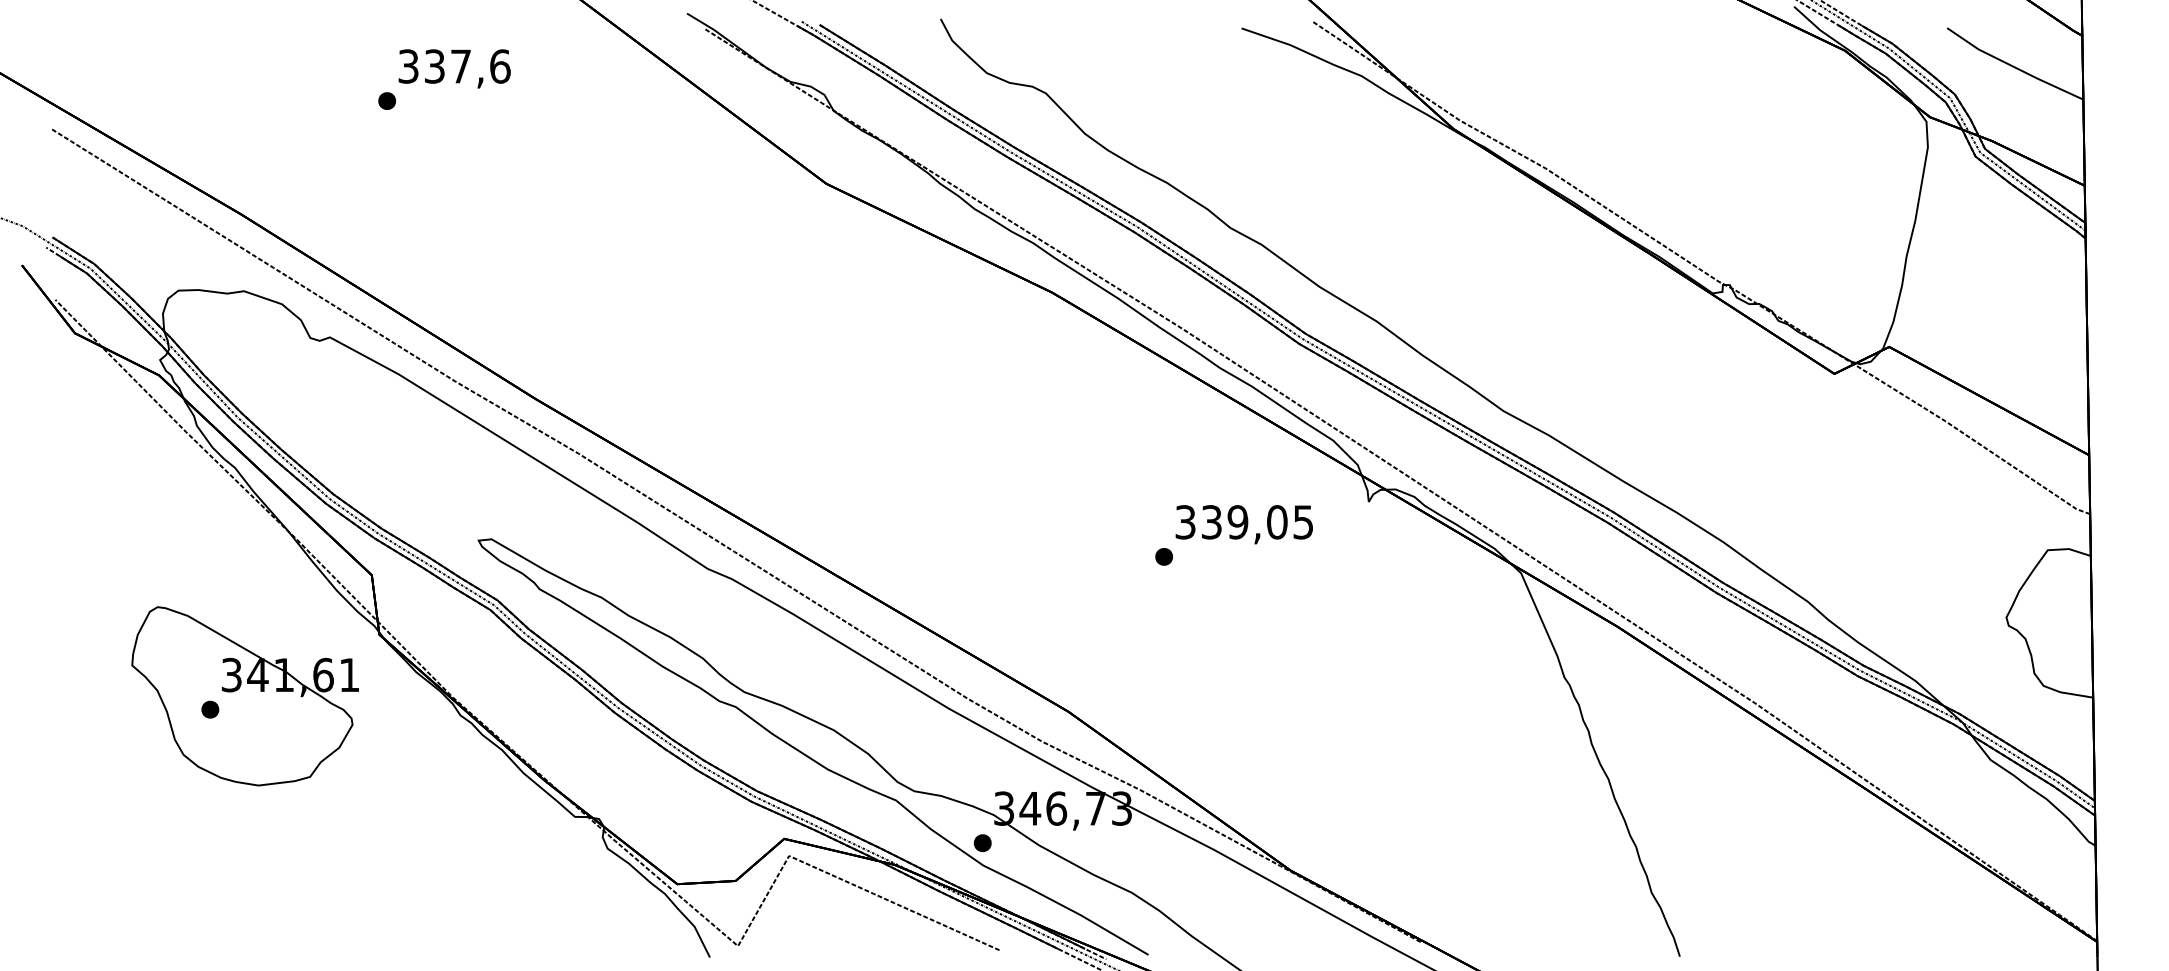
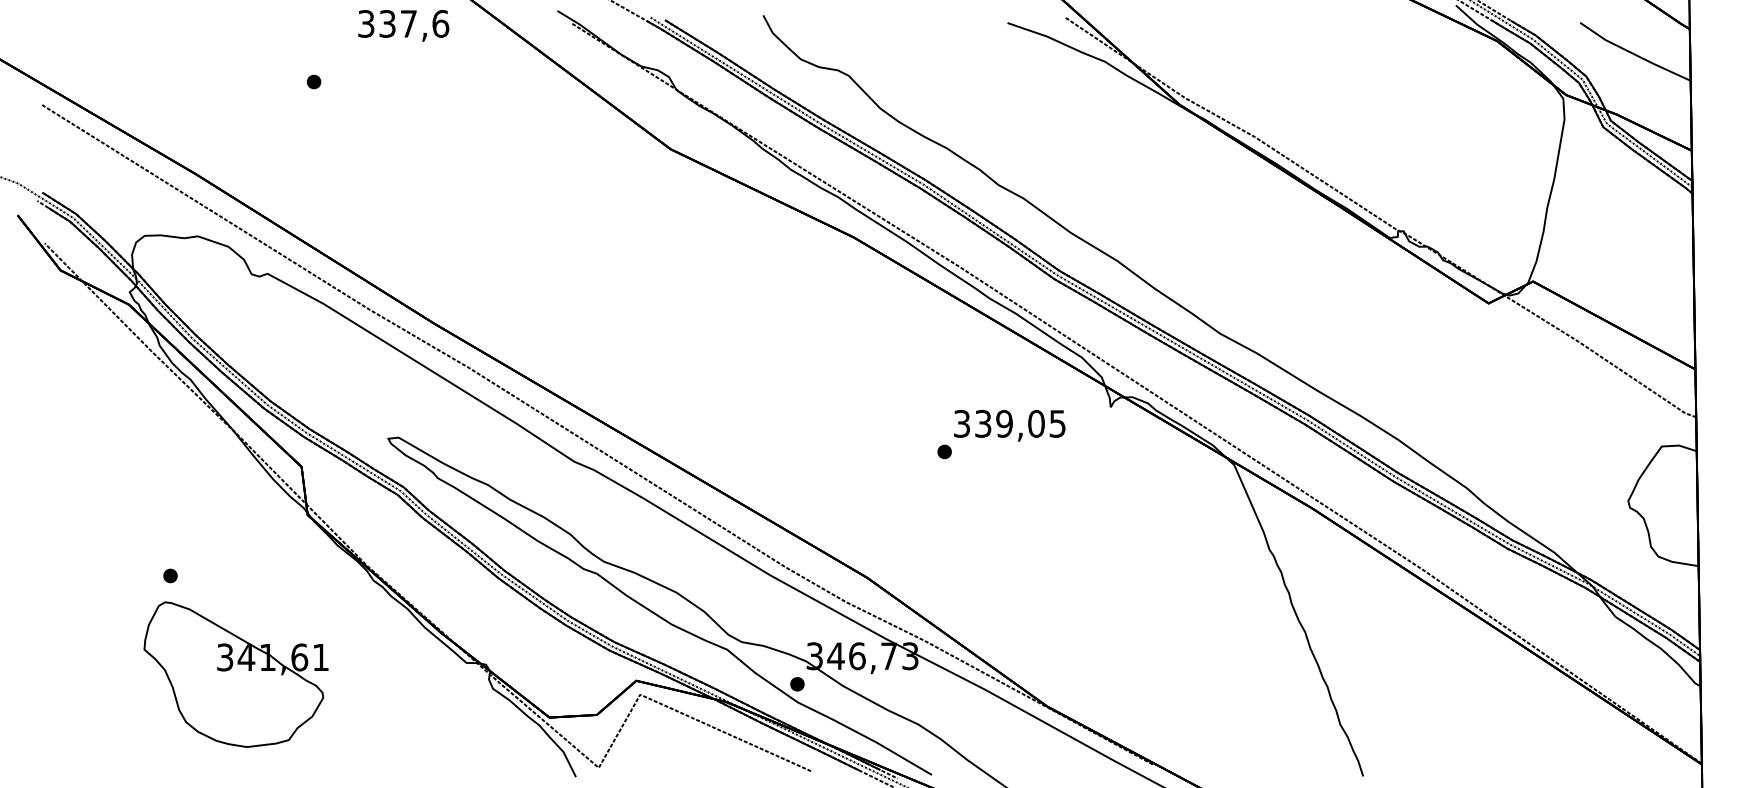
text: (454, 68) -> (403, 25), moved
part: (244, 696) -> (235, 674), moved

